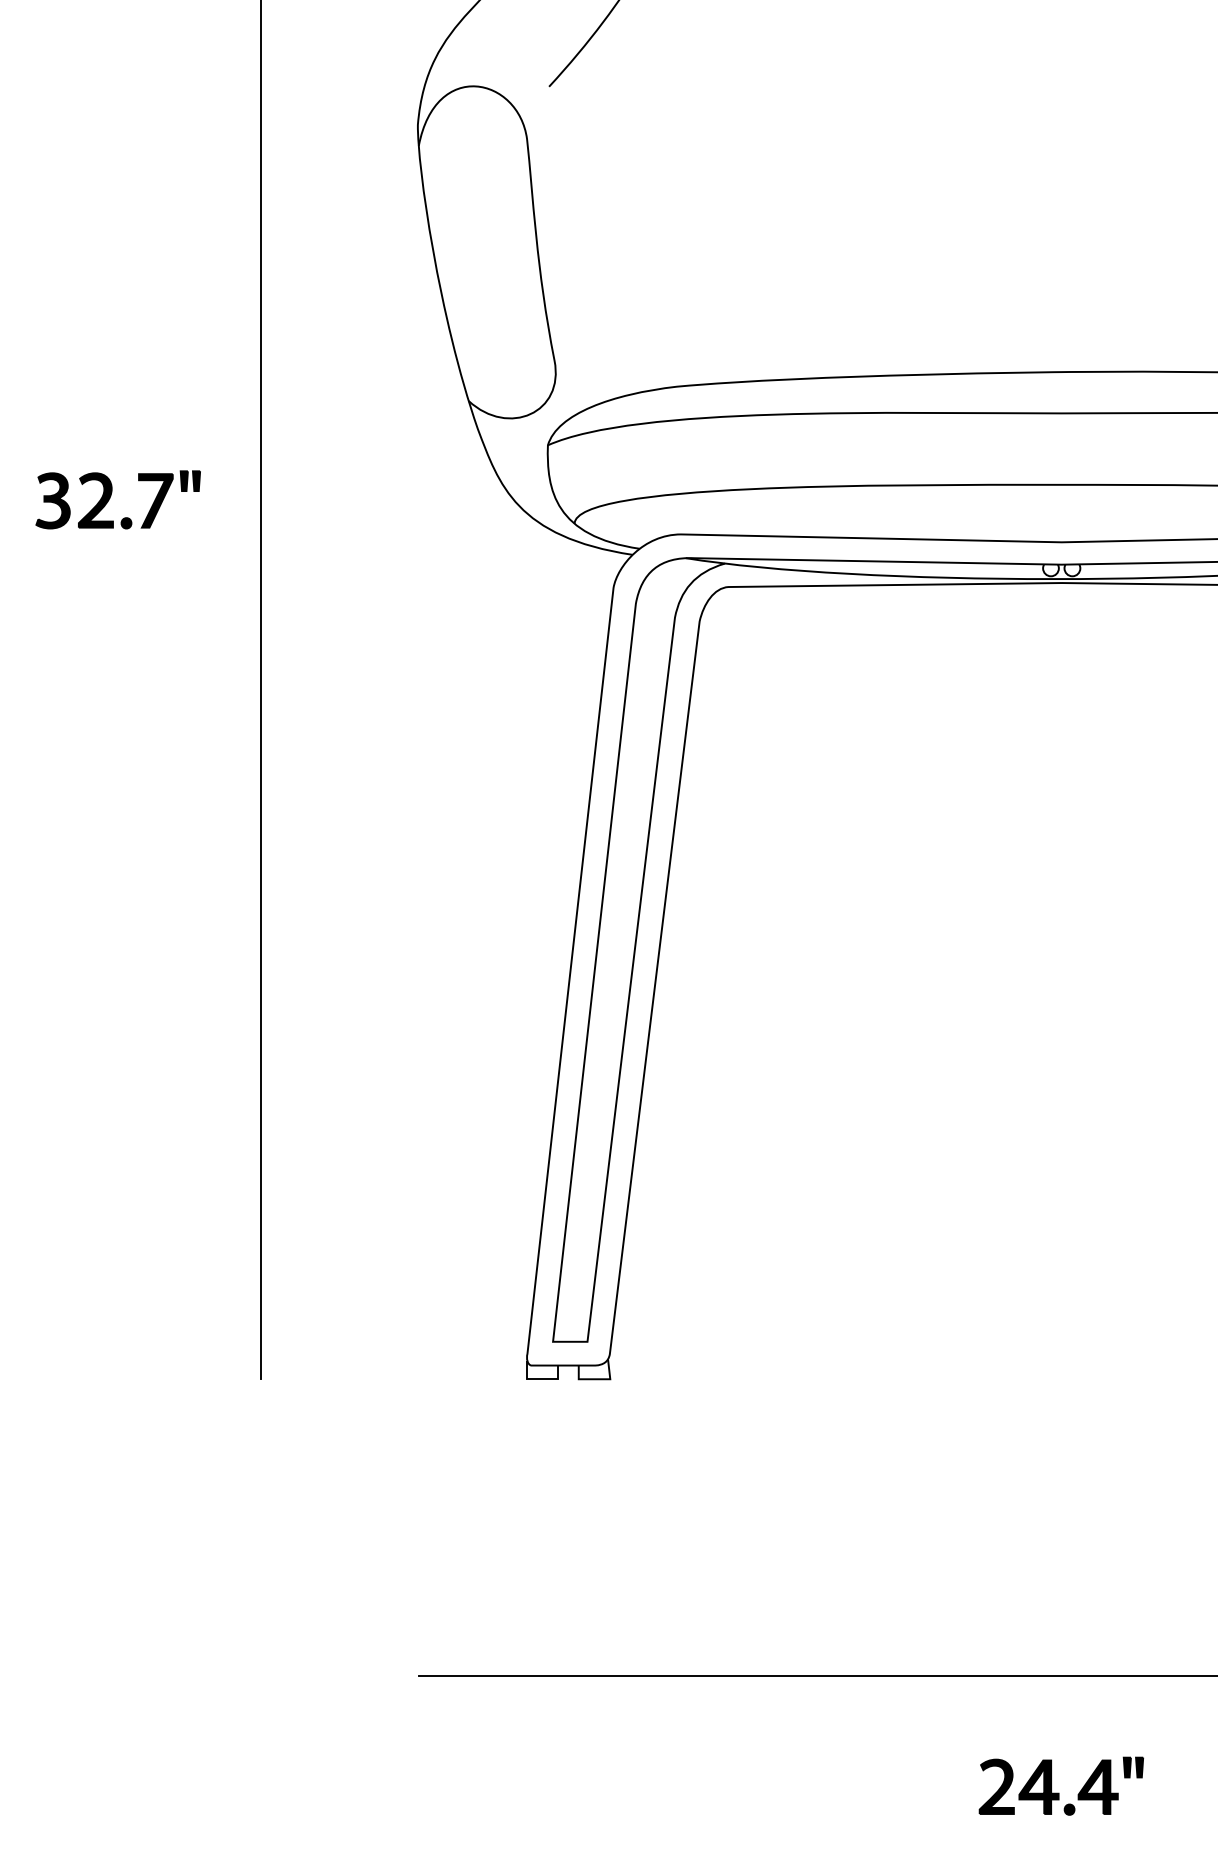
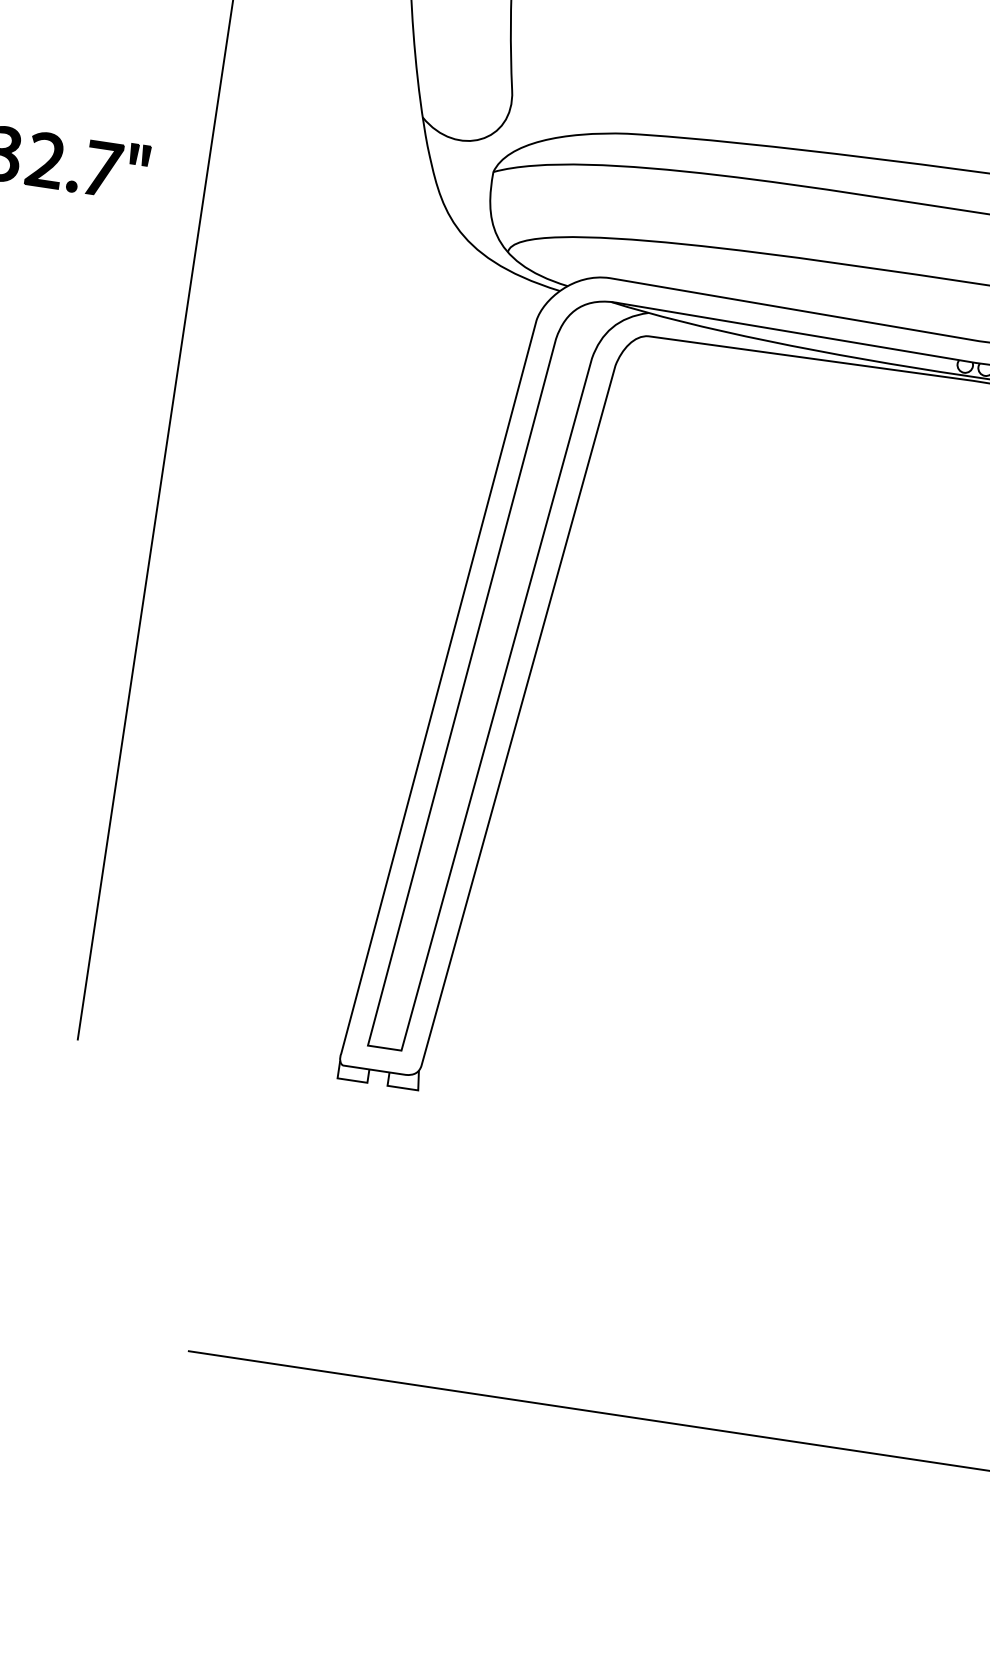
part: (1058, 1792) -> (794, 1557), removed

